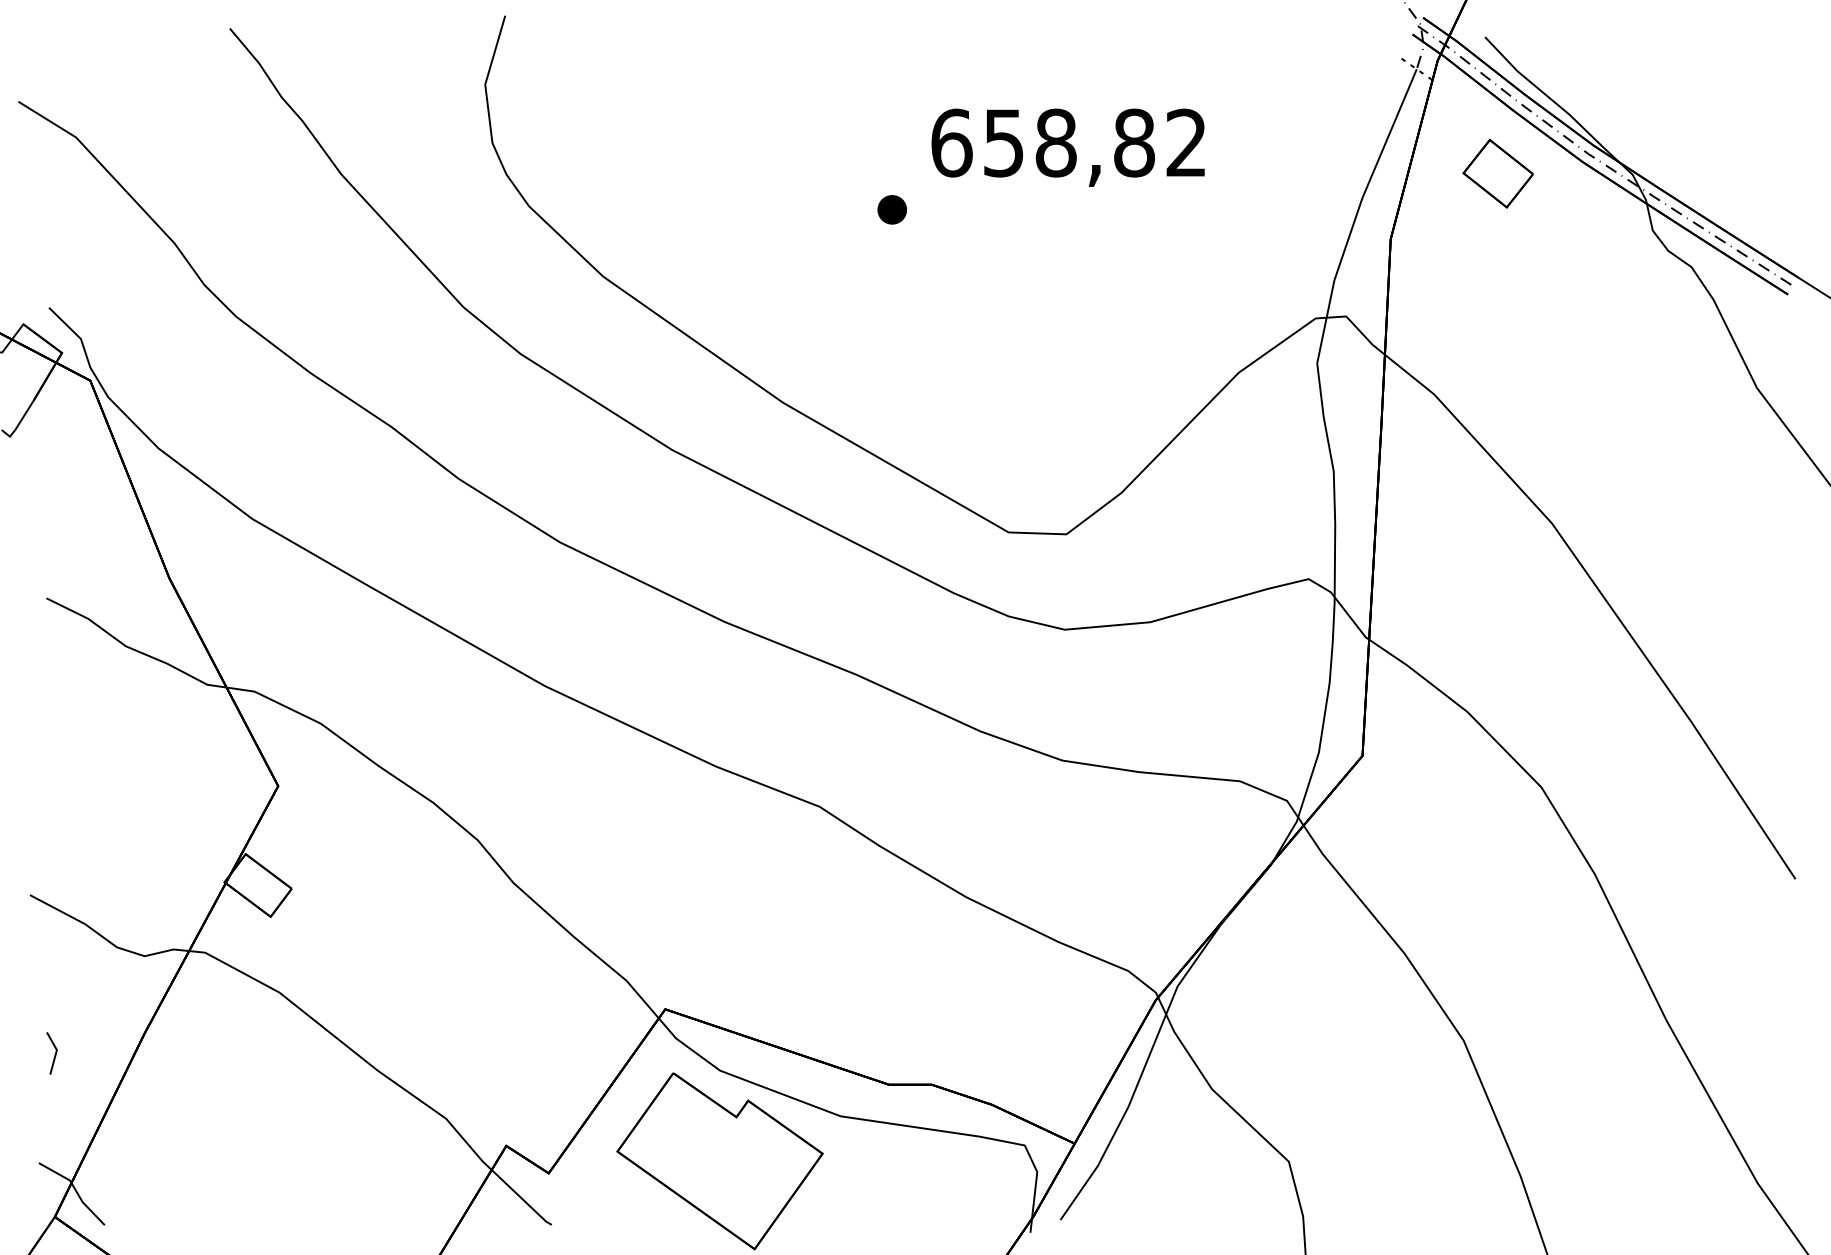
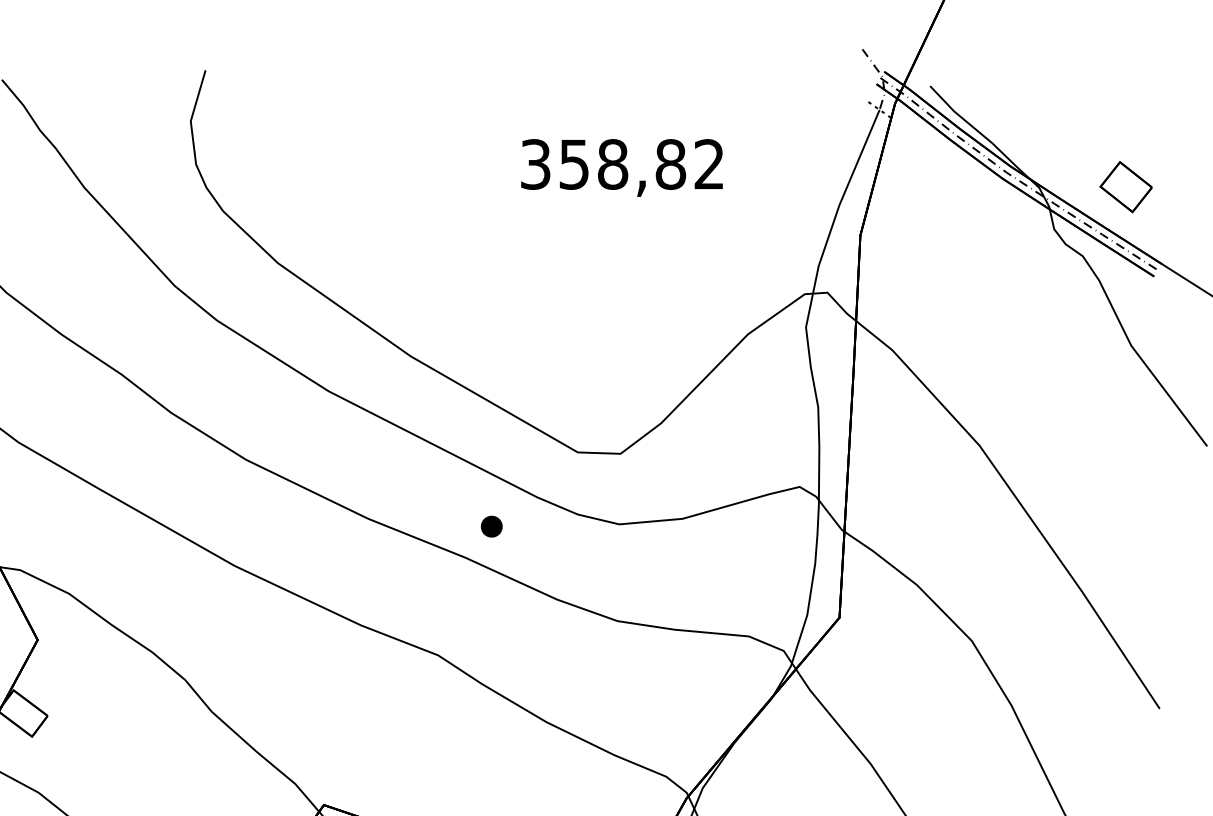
text: (951, 142) -> (535, 164), 658,82 -> 358,82
part: (1497, 173) -> (1125, 186), moved
part: (891, 209) -> (491, 526), moved

